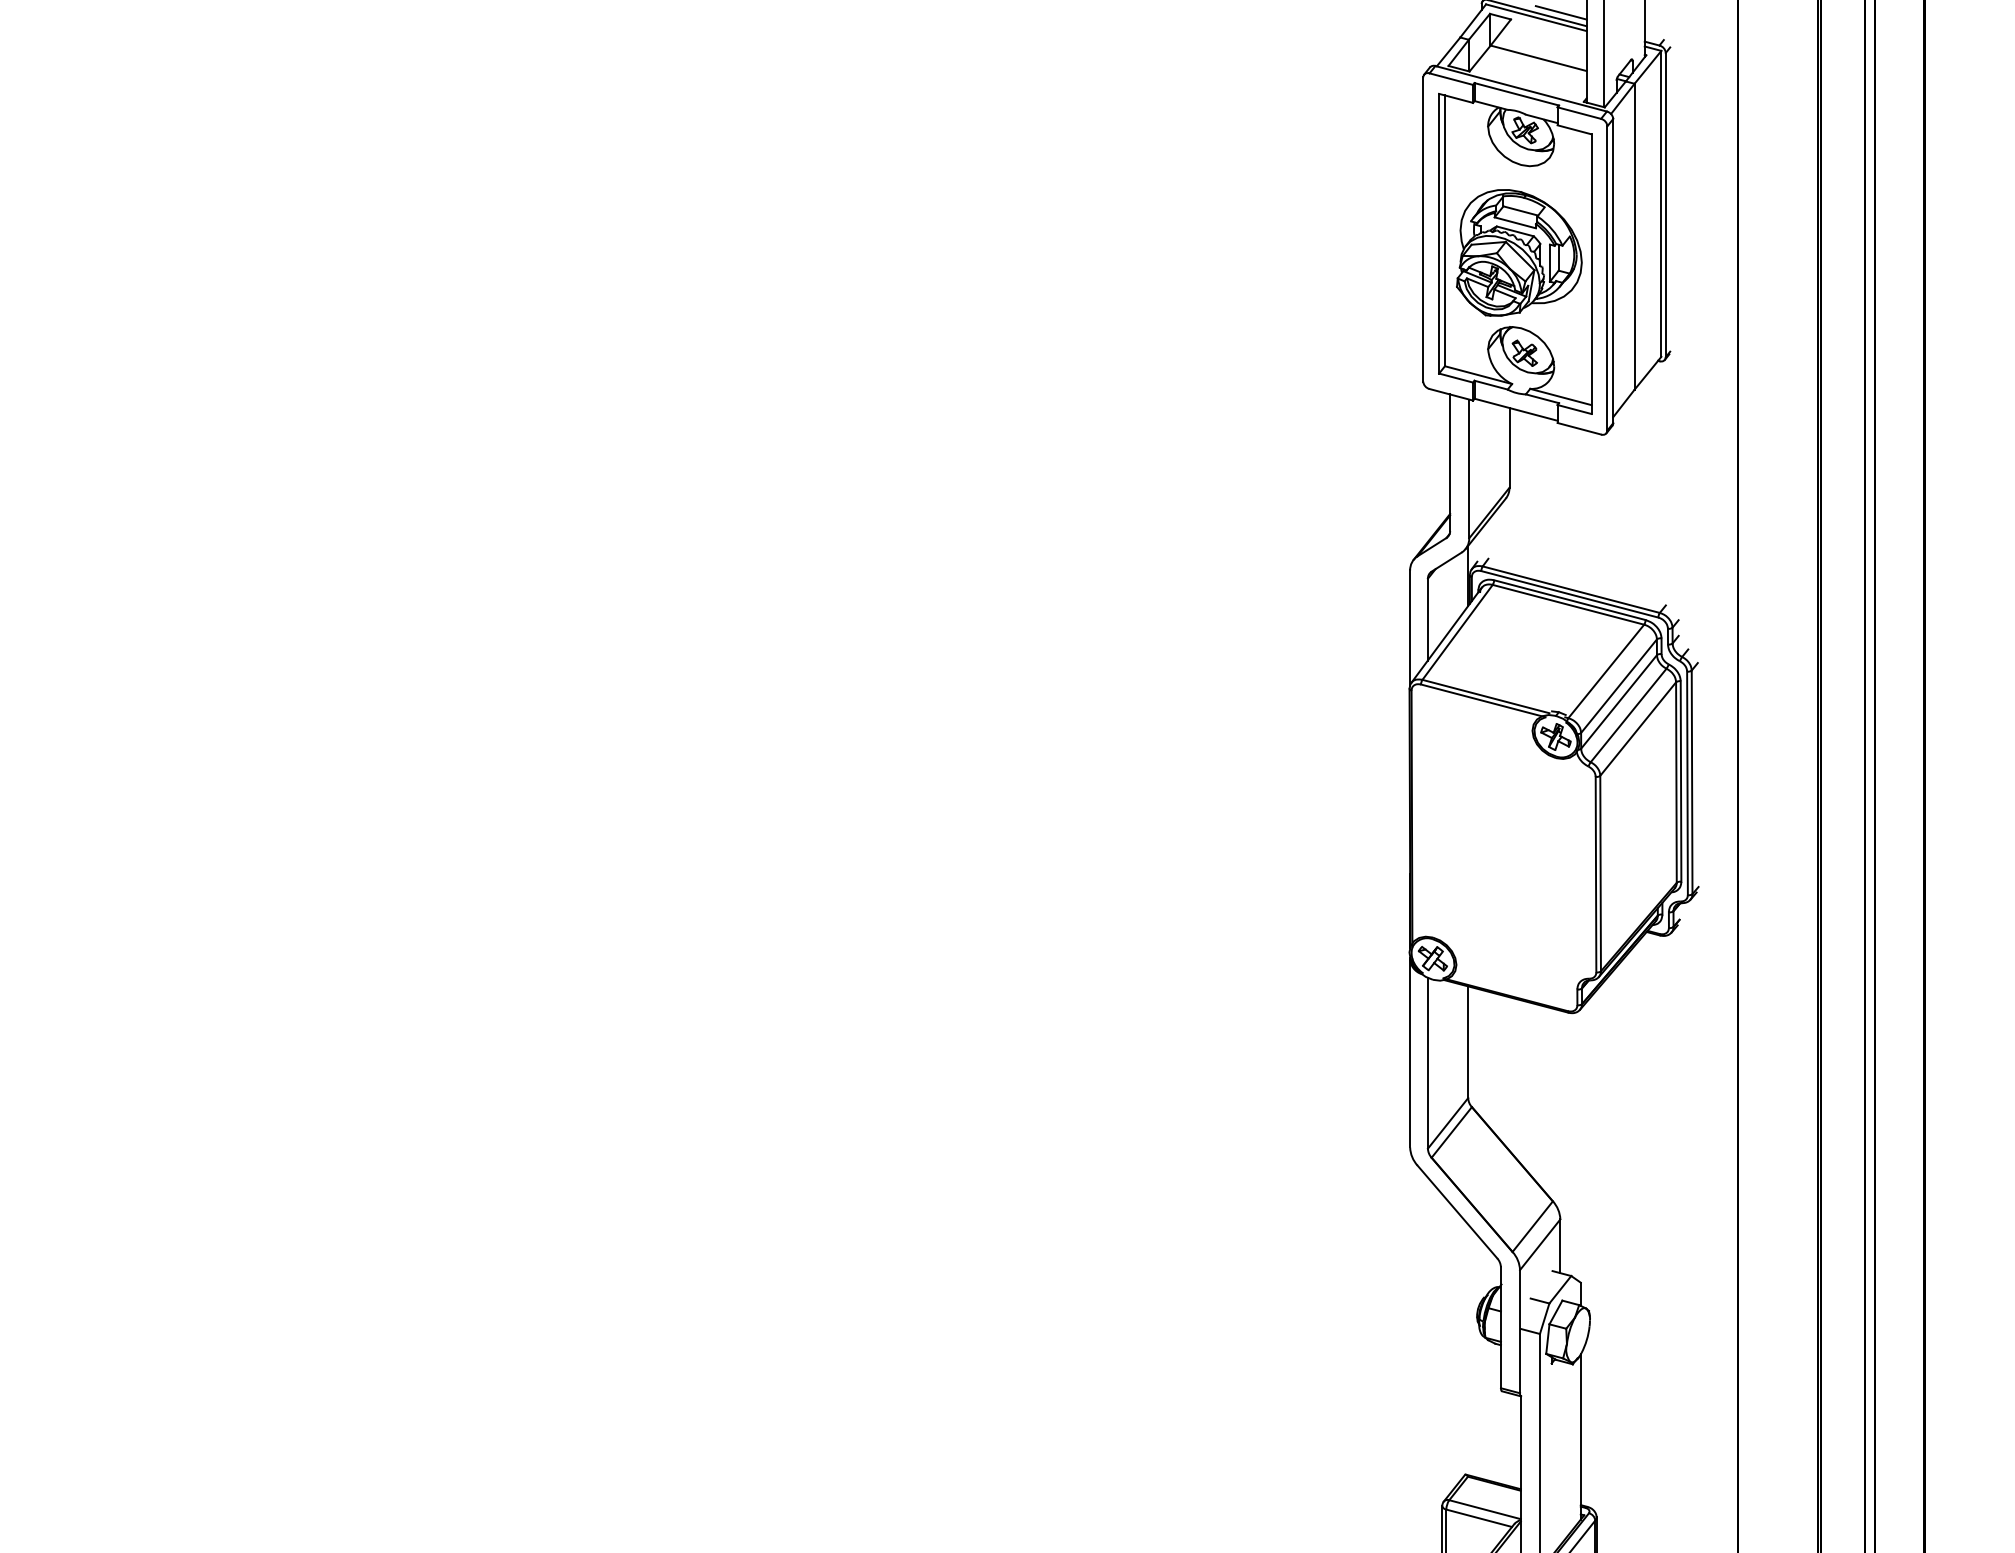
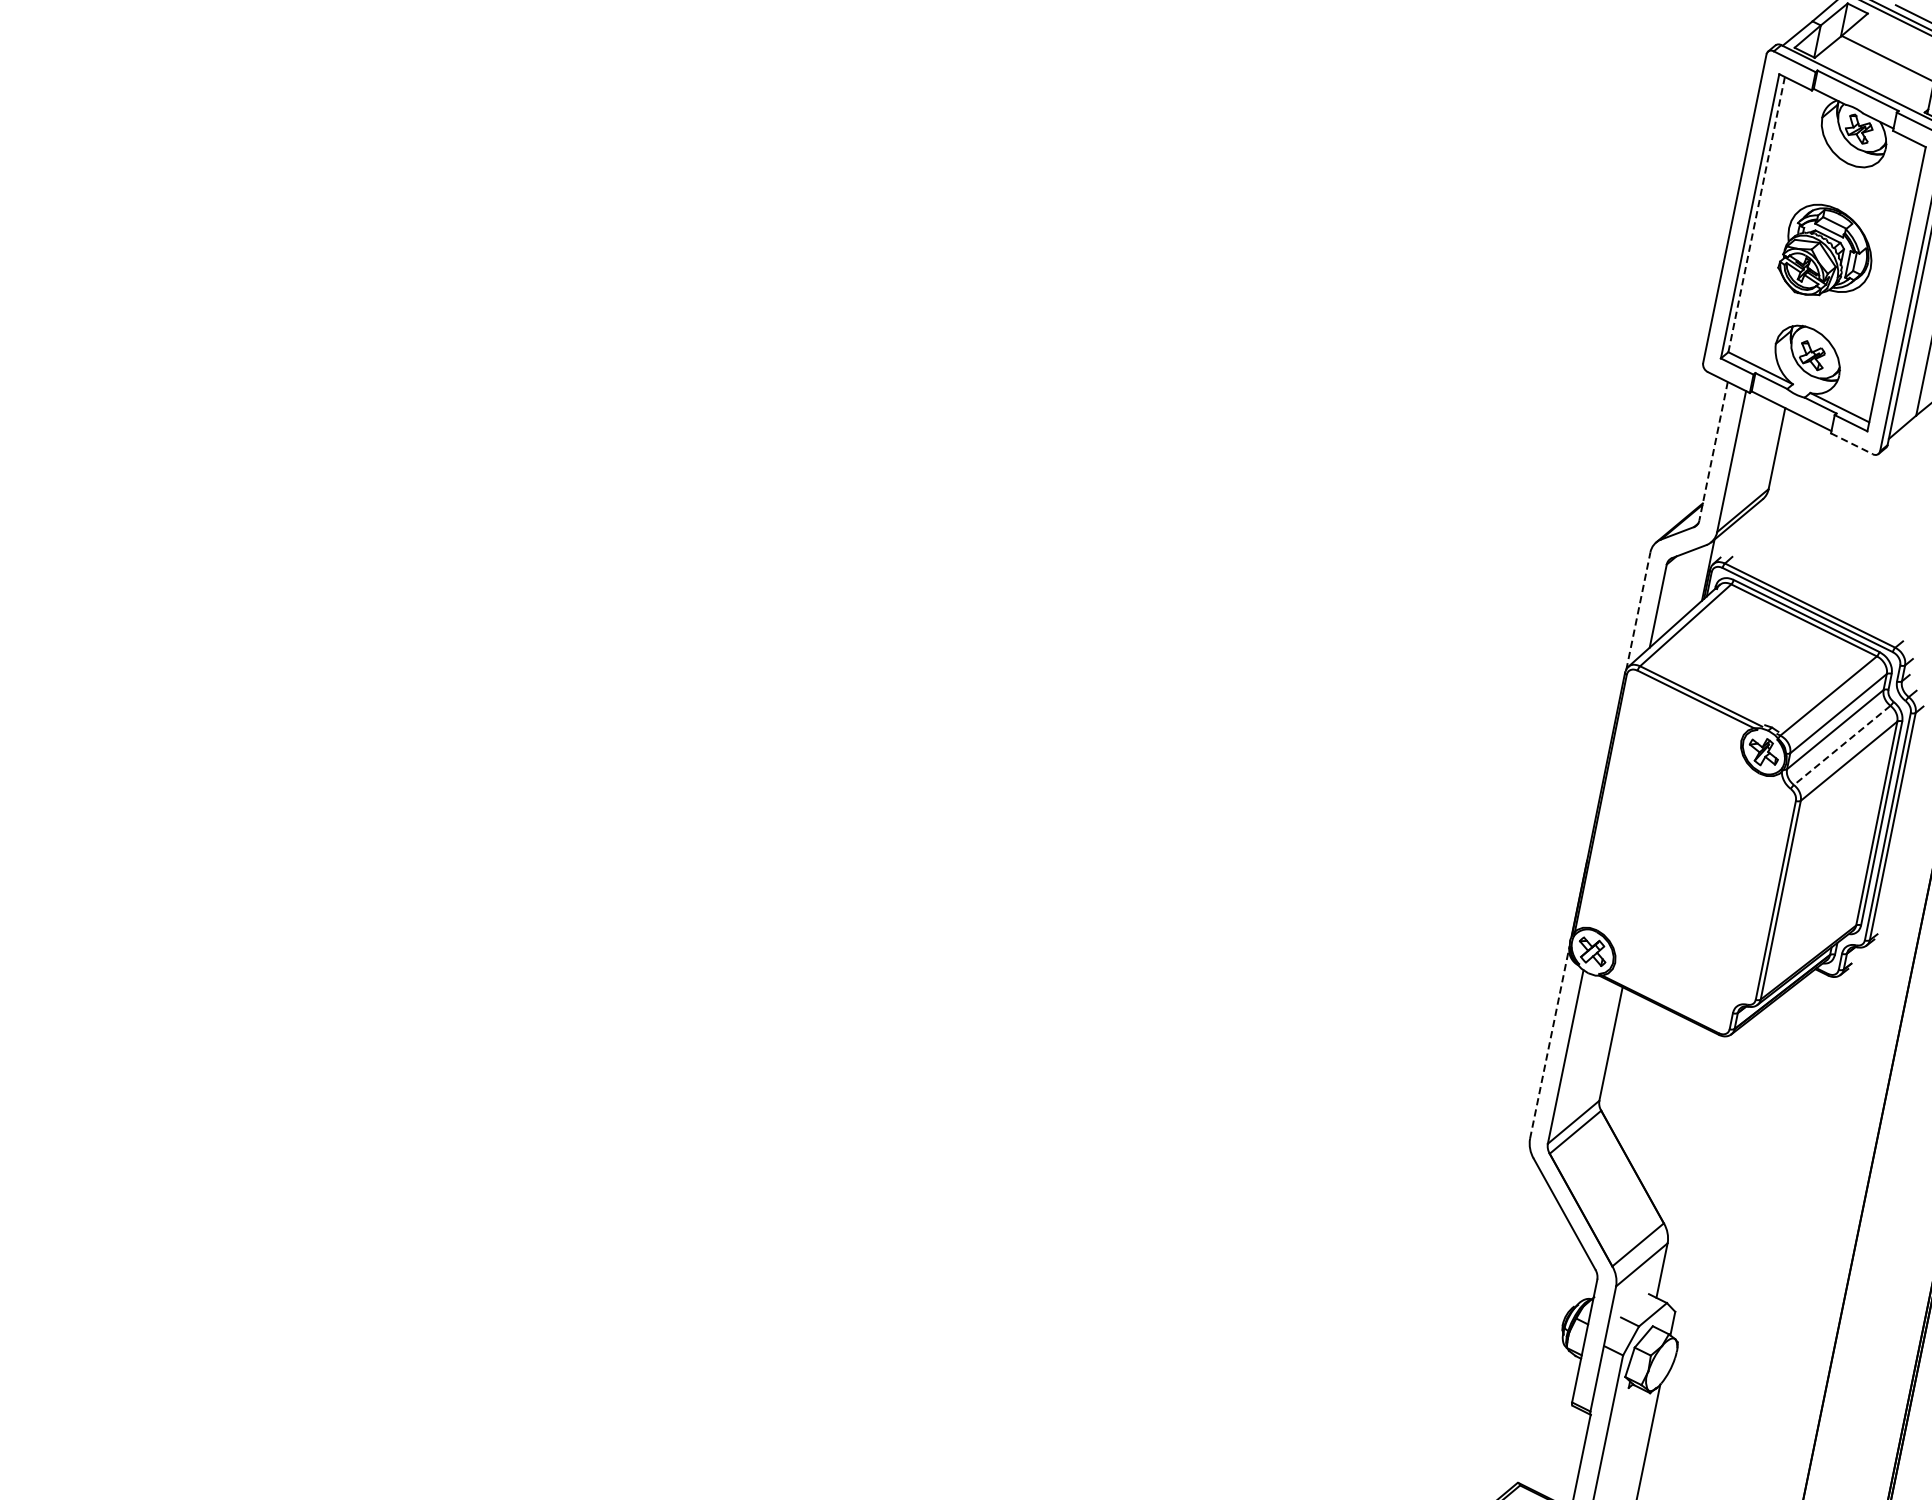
line: (1444, 231) -> (1756, 215), solid -> dashed
part: (1519, 252) -> (1827, 252), size x0.7
line: (1579, 428) -> (1852, 443), solid -> dashed
line: (1450, 463) -> (1713, 452), solid -> dashed
line: (1410, 628) -> (1638, 611), solid -> dashed
line: (1628, 715) -> (1842, 745), solid -> dashed
line: (1410, 1052) -> (1550, 1042), solid -> dashed

